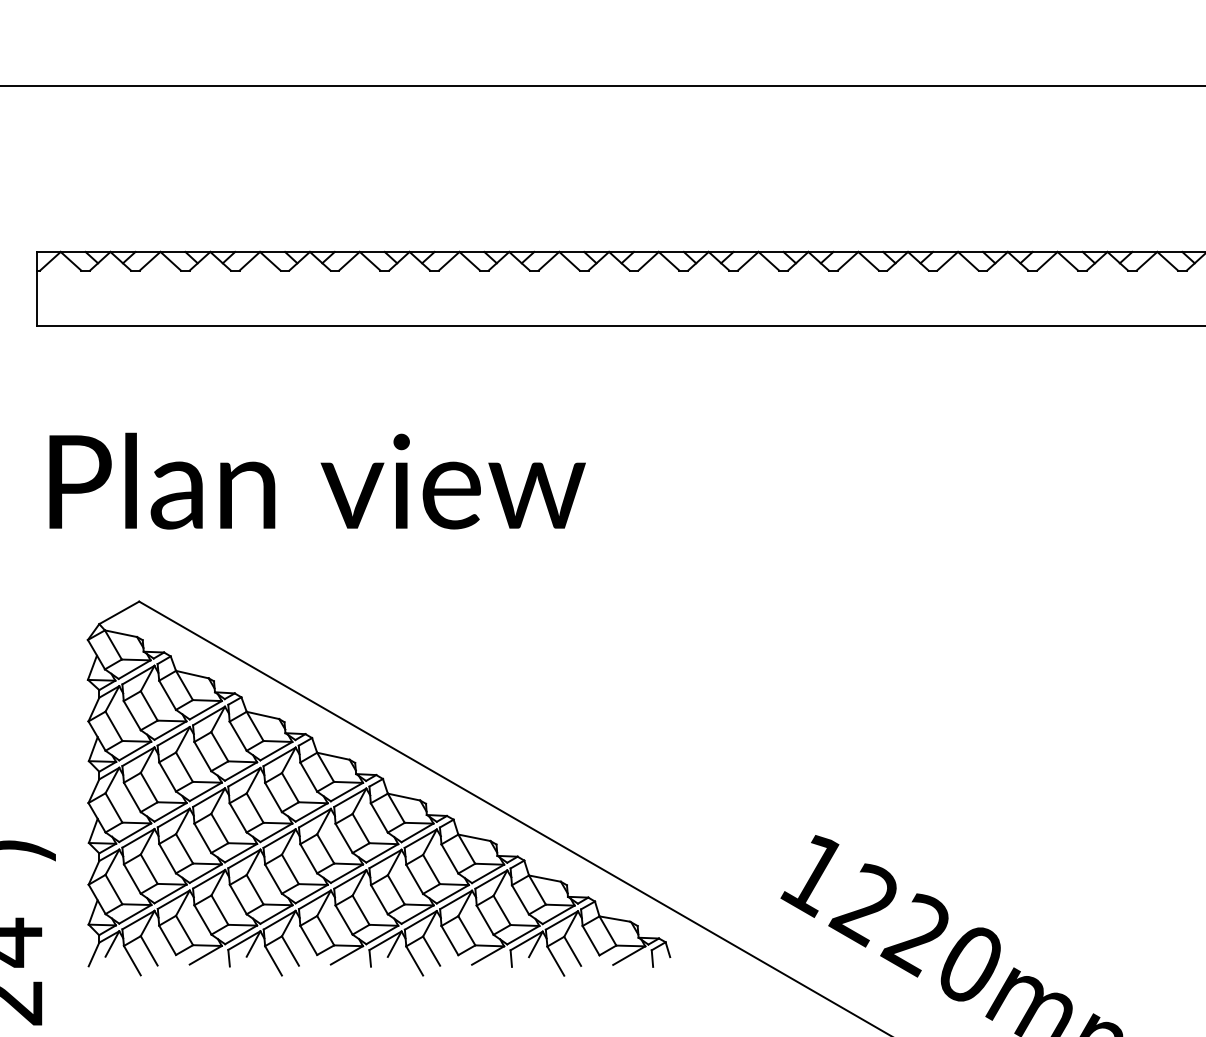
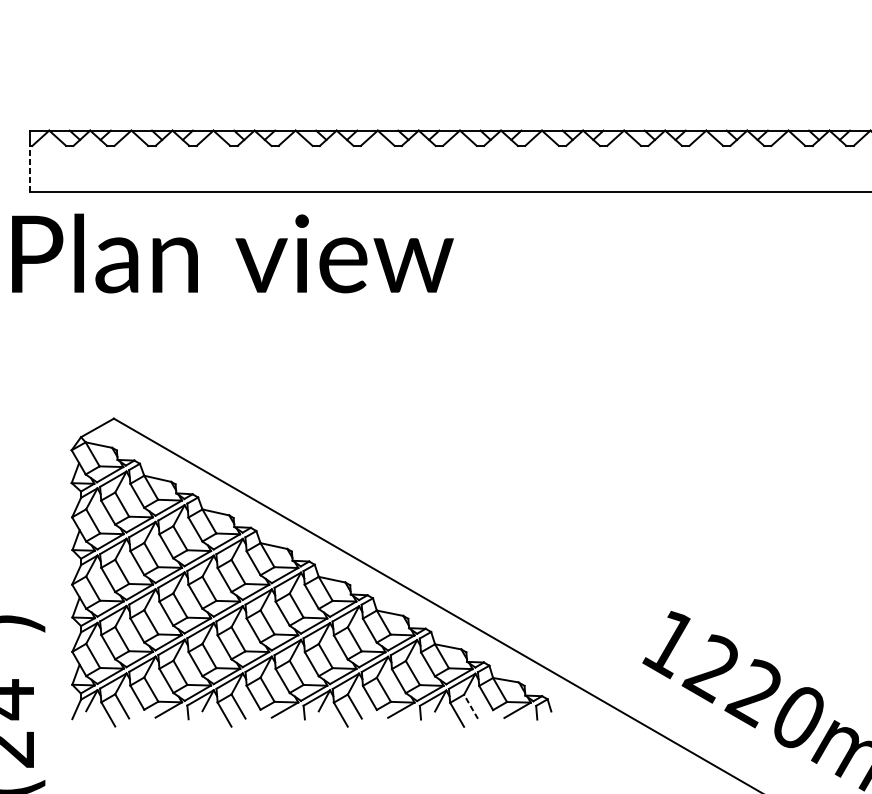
line: (37, 298) -> (30, 168), solid -> dashed
text: (317, 480) -> (232, 252), moved
line: (572, 951) -> (470, 706), solid -> dashed

